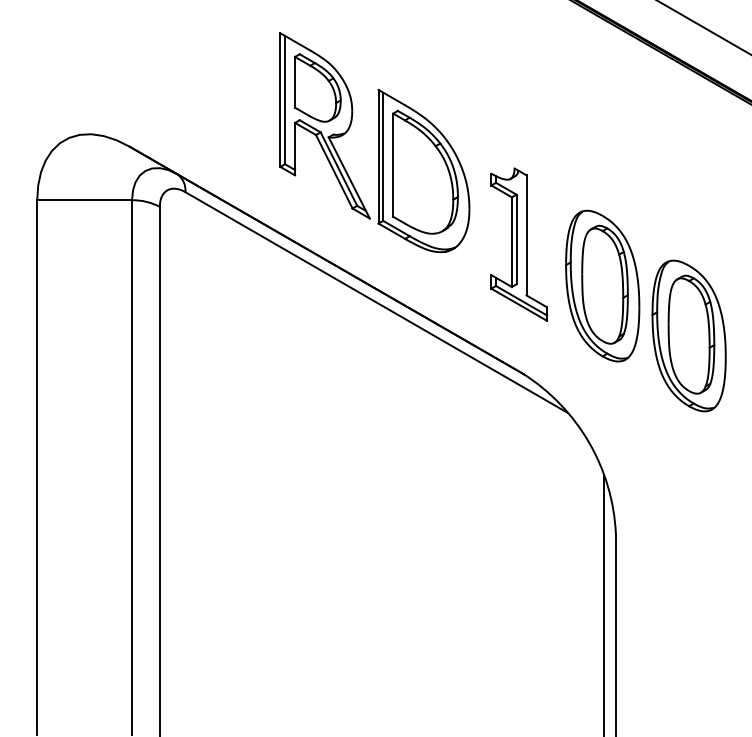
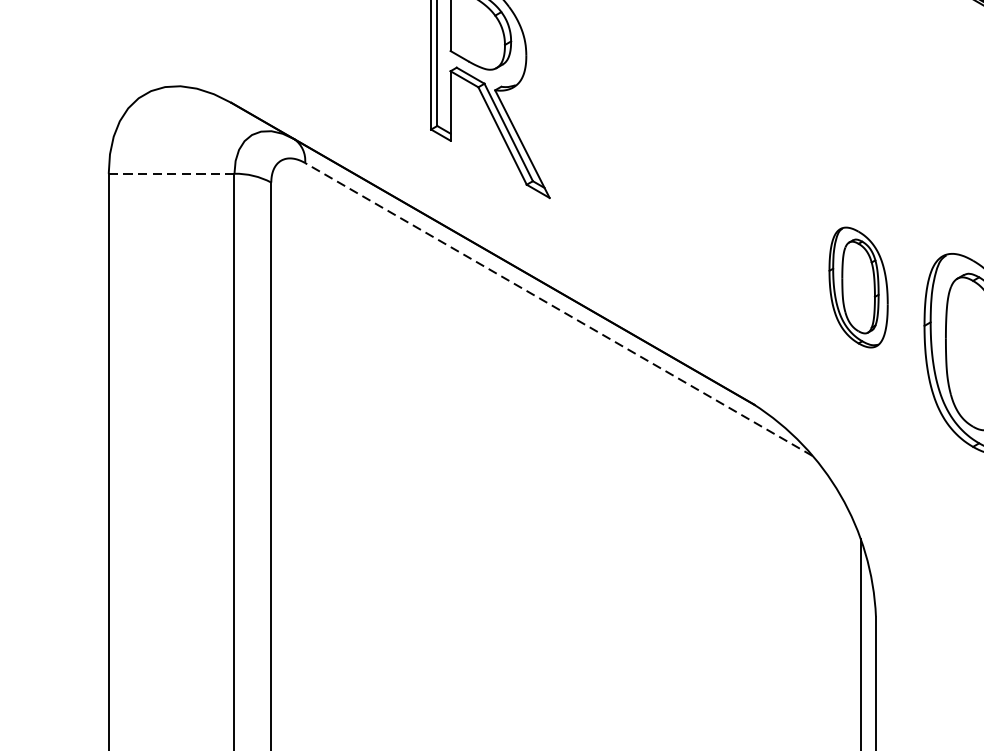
part: (423, 170) -> (620, 134), removed
line: (85, 200) -> (172, 174), solid -> dashed
part: (519, 244) -> (748, 232), removed
part: (602, 285) -> (858, 286), size x0.6
line: (376, 302) -> (558, 309), solid -> dashed

